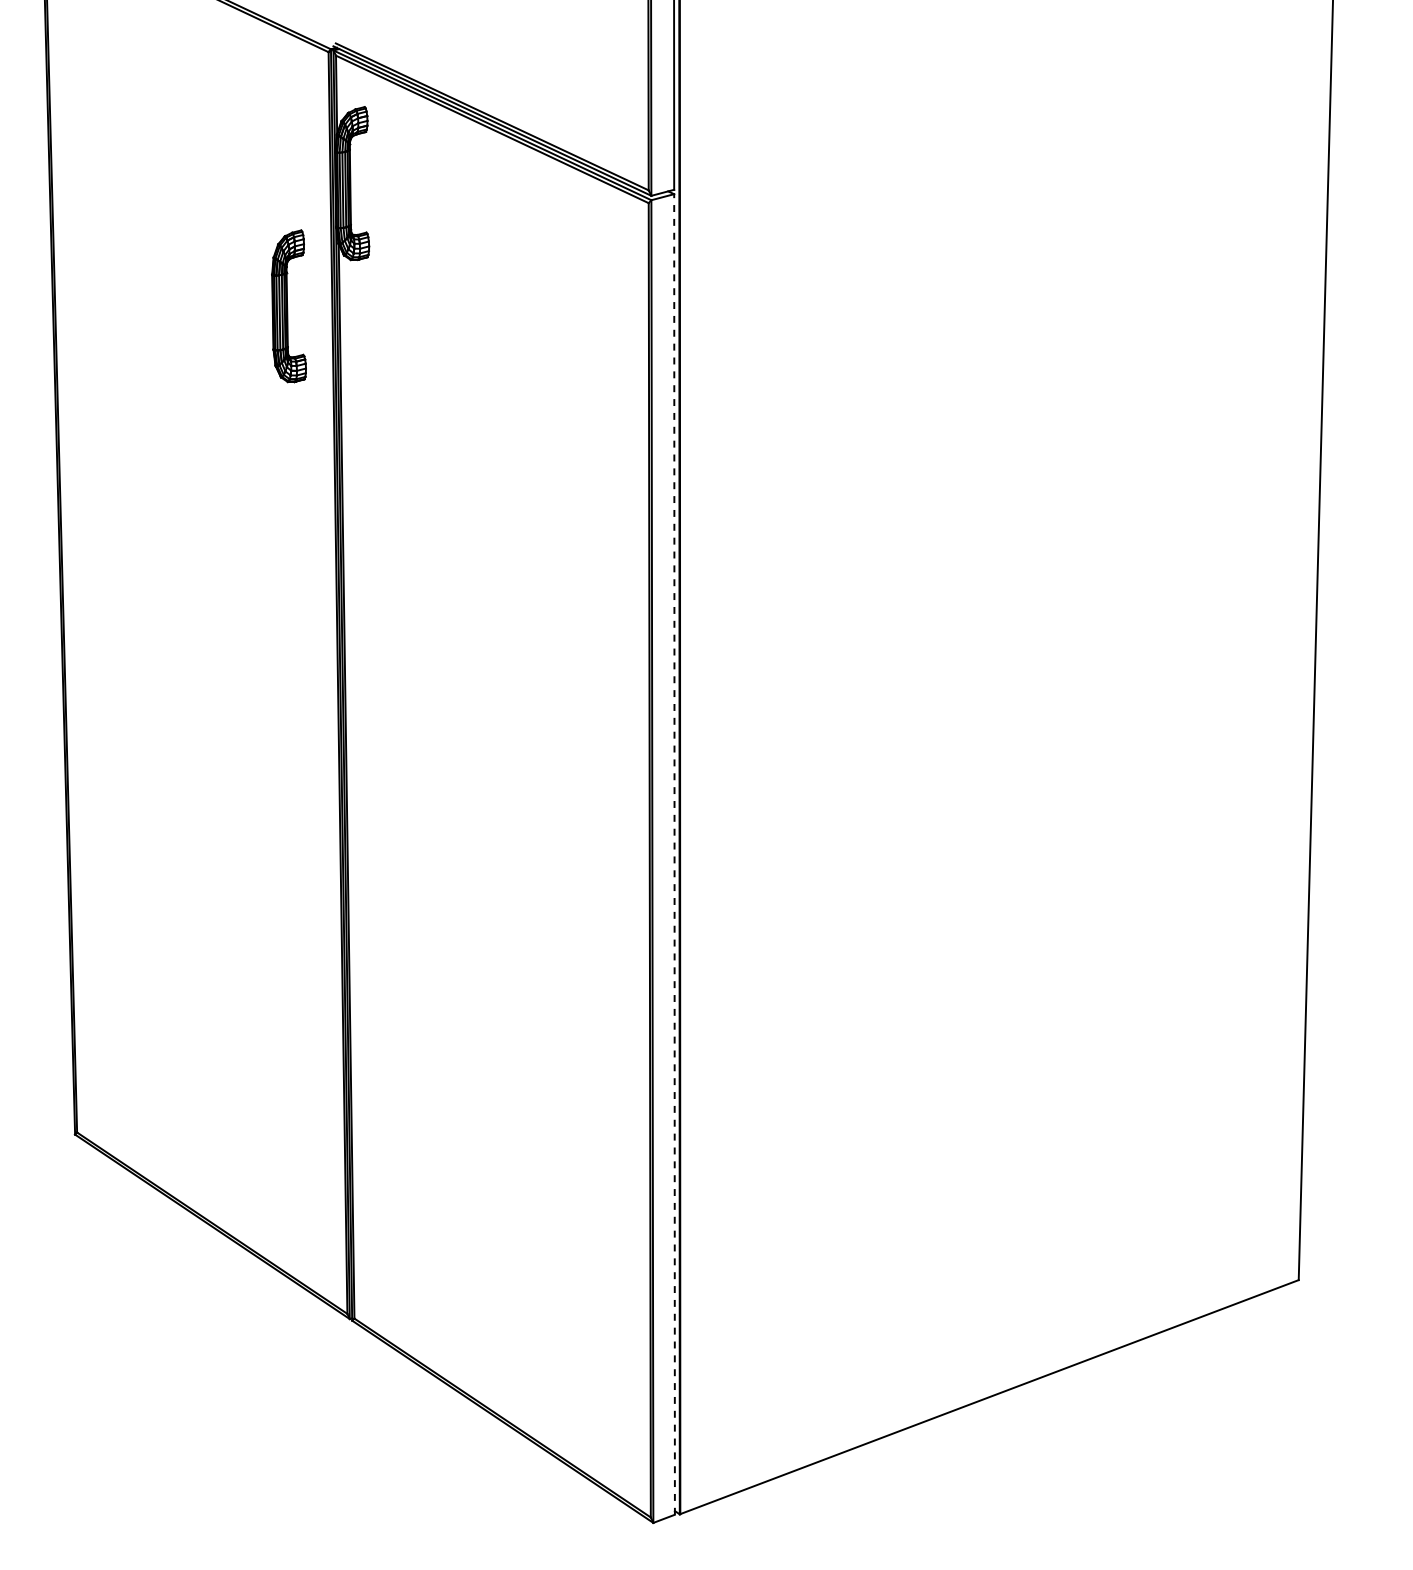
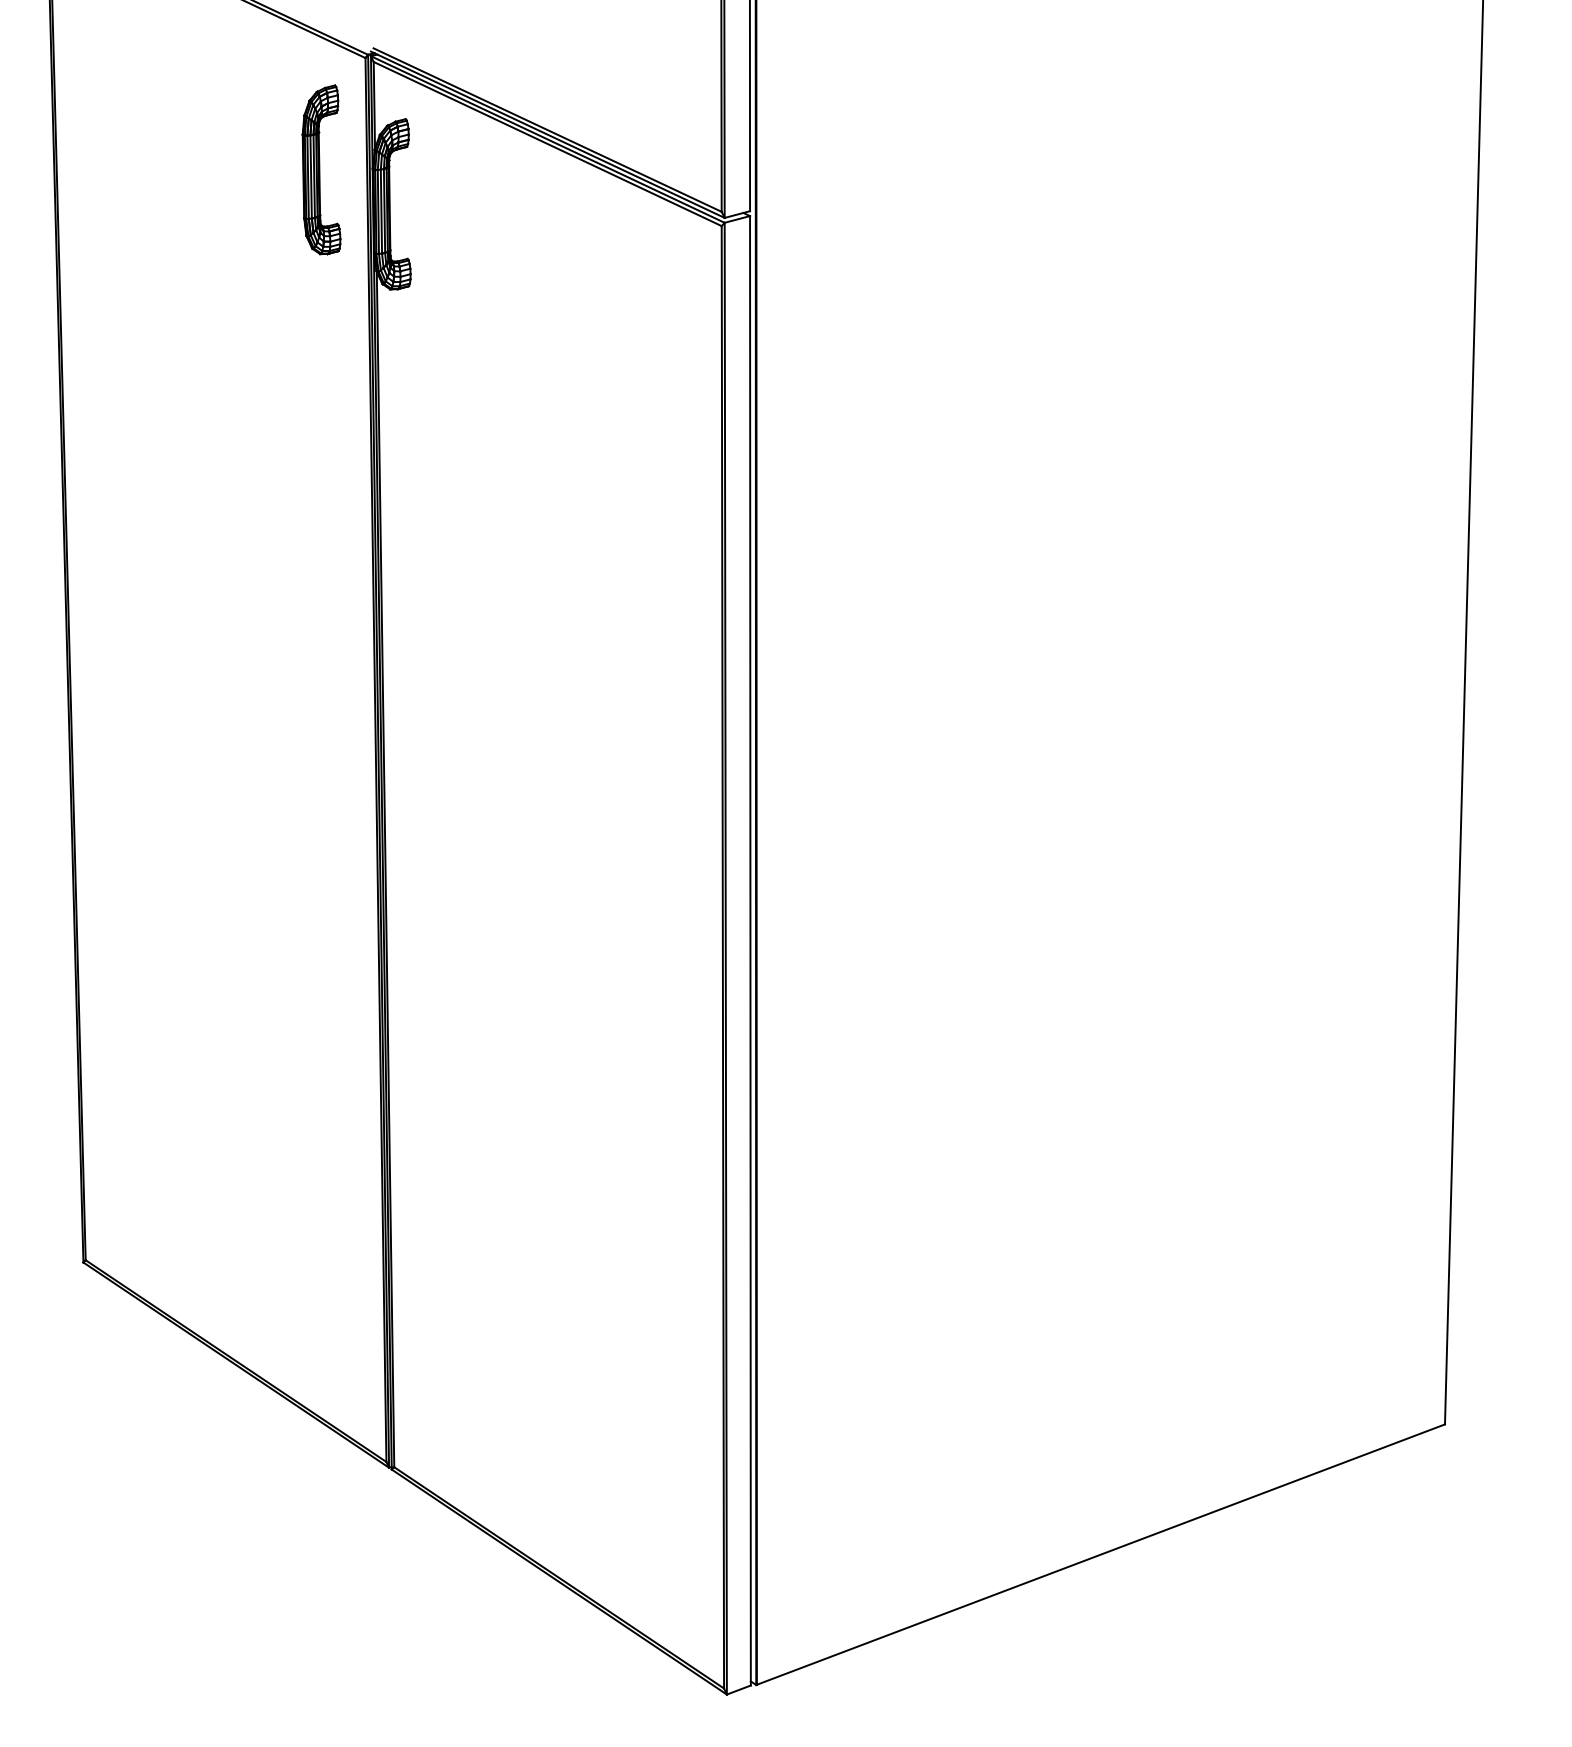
part: (289, 305) -> (321, 169), moved
line: (674, 854) -> (750, 950), dashed -> solid

